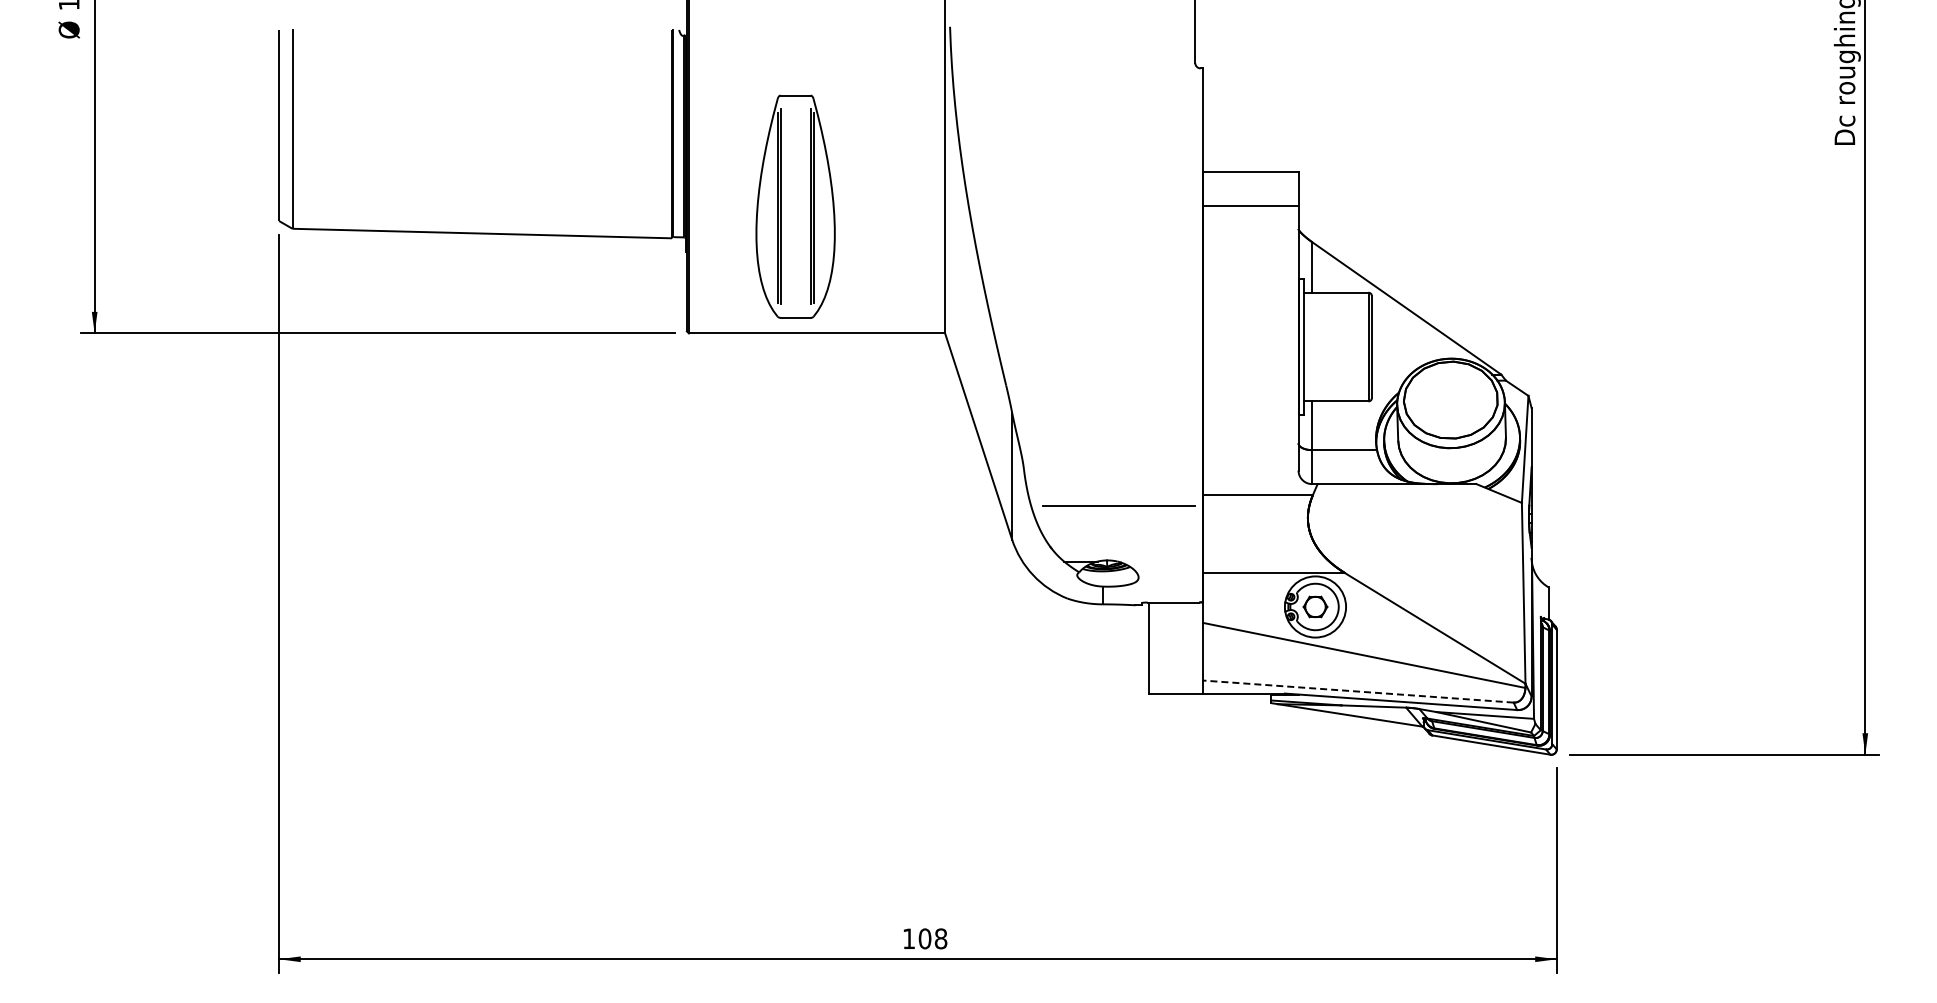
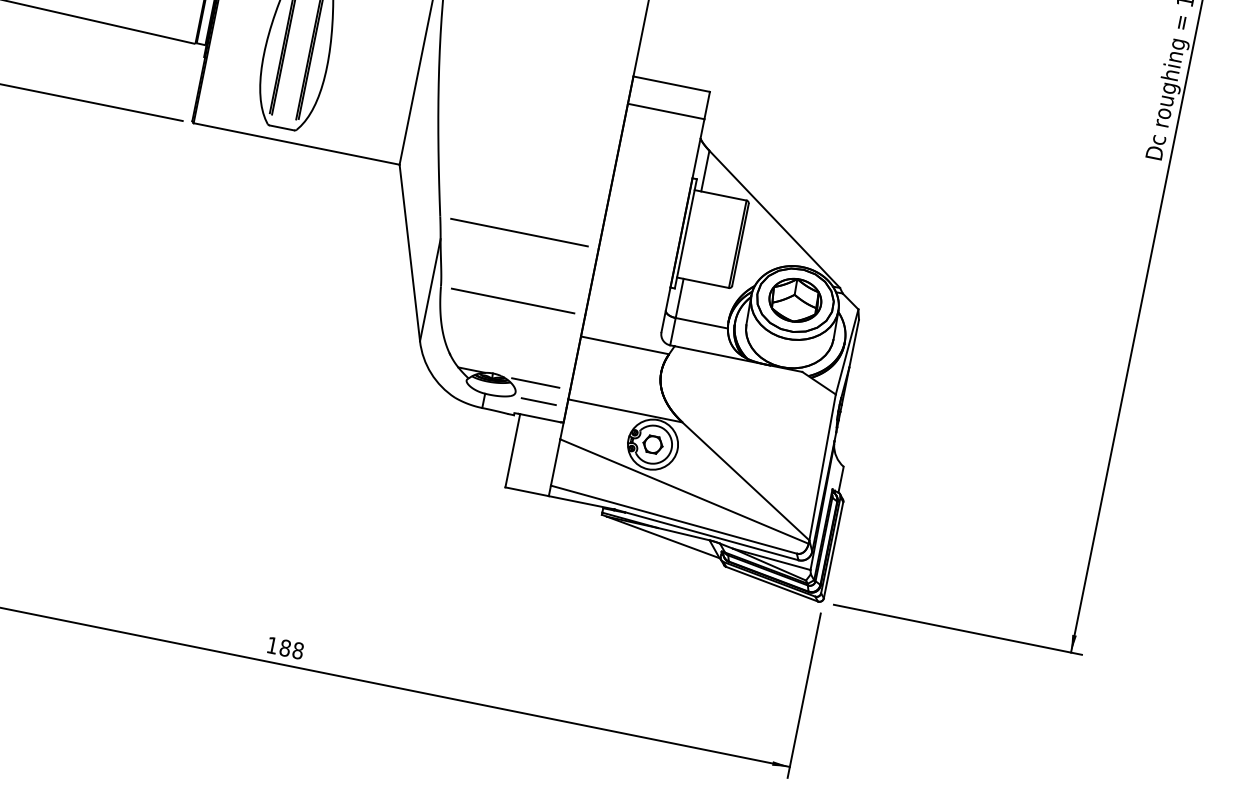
line: (1104, 385) -> (519, 232), added
part: (1450, 400) -> (795, 300), added
line: (1118, 505) -> (513, 300), moved
line: (1160, 561) -> (535, 382), added
line: (1168, 583) -> (538, 401), added
line: (1358, 691) -> (673, 519), dashed -> solid
text: (924, 938) -> (284, 647), 108 -> 188

